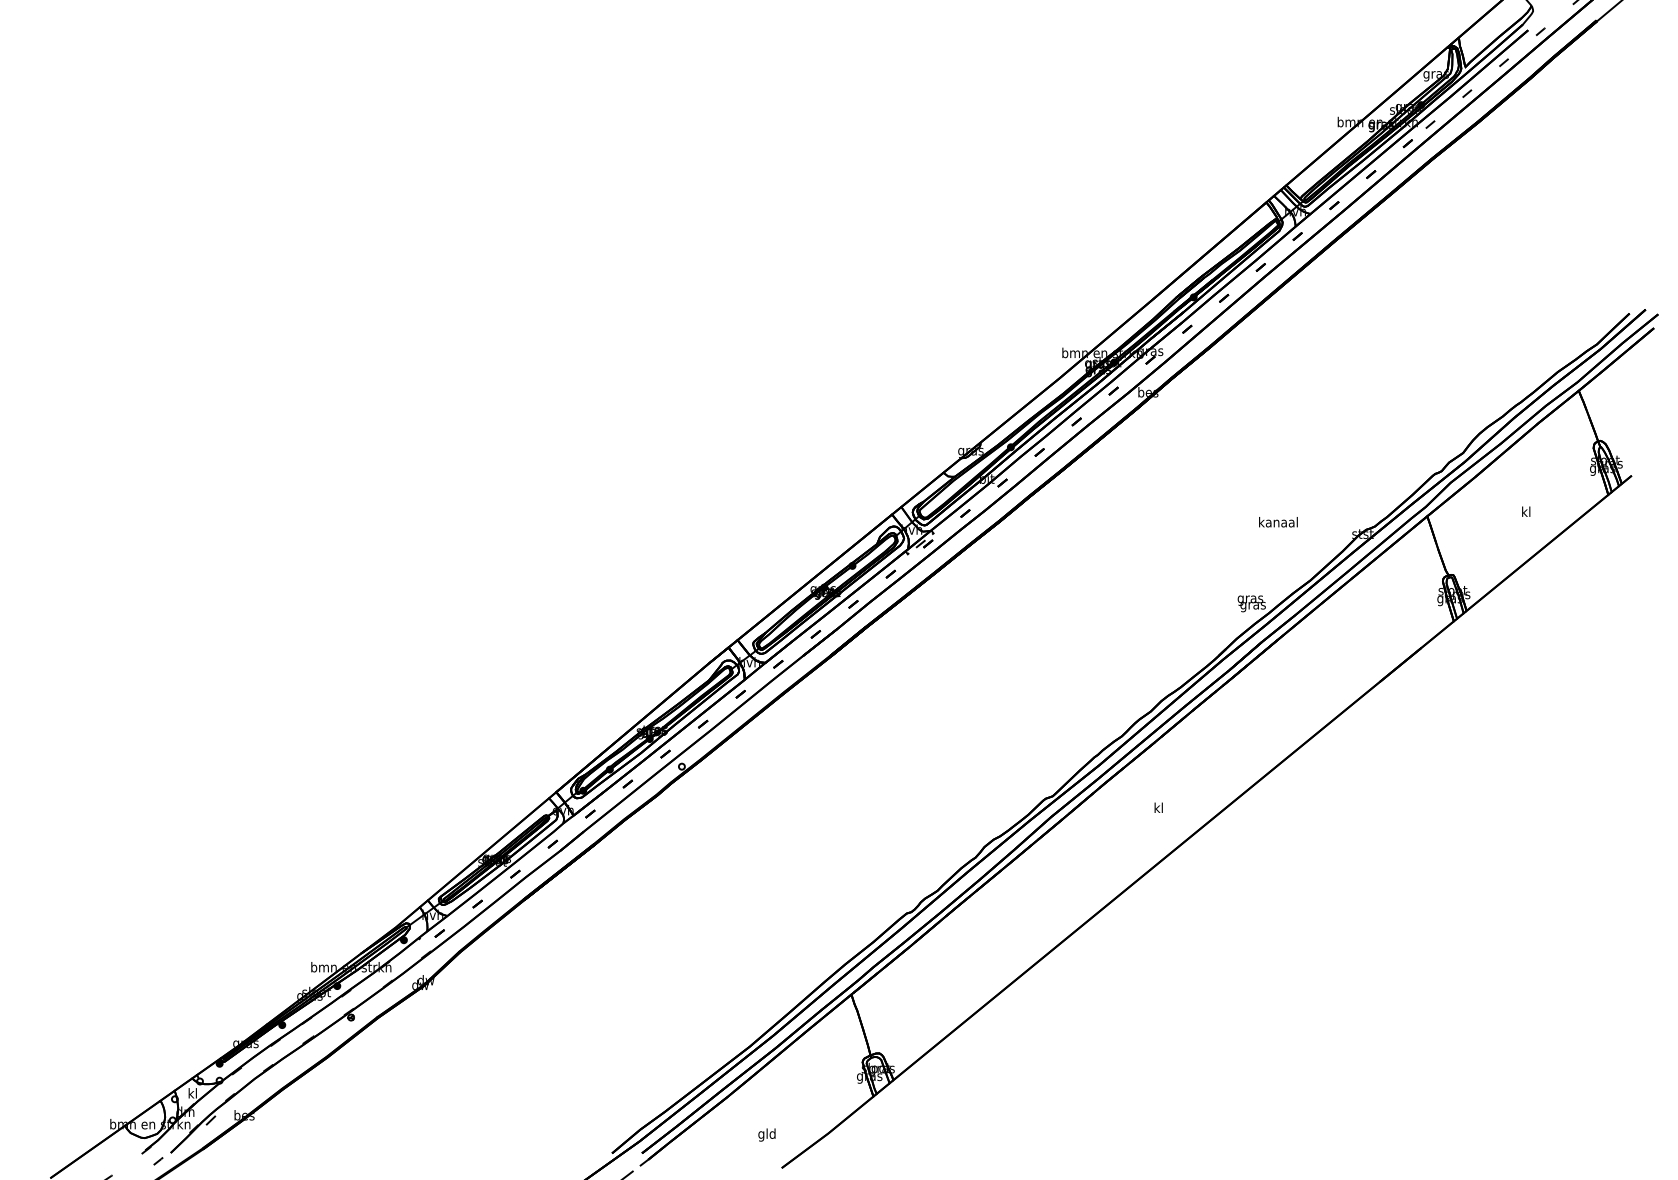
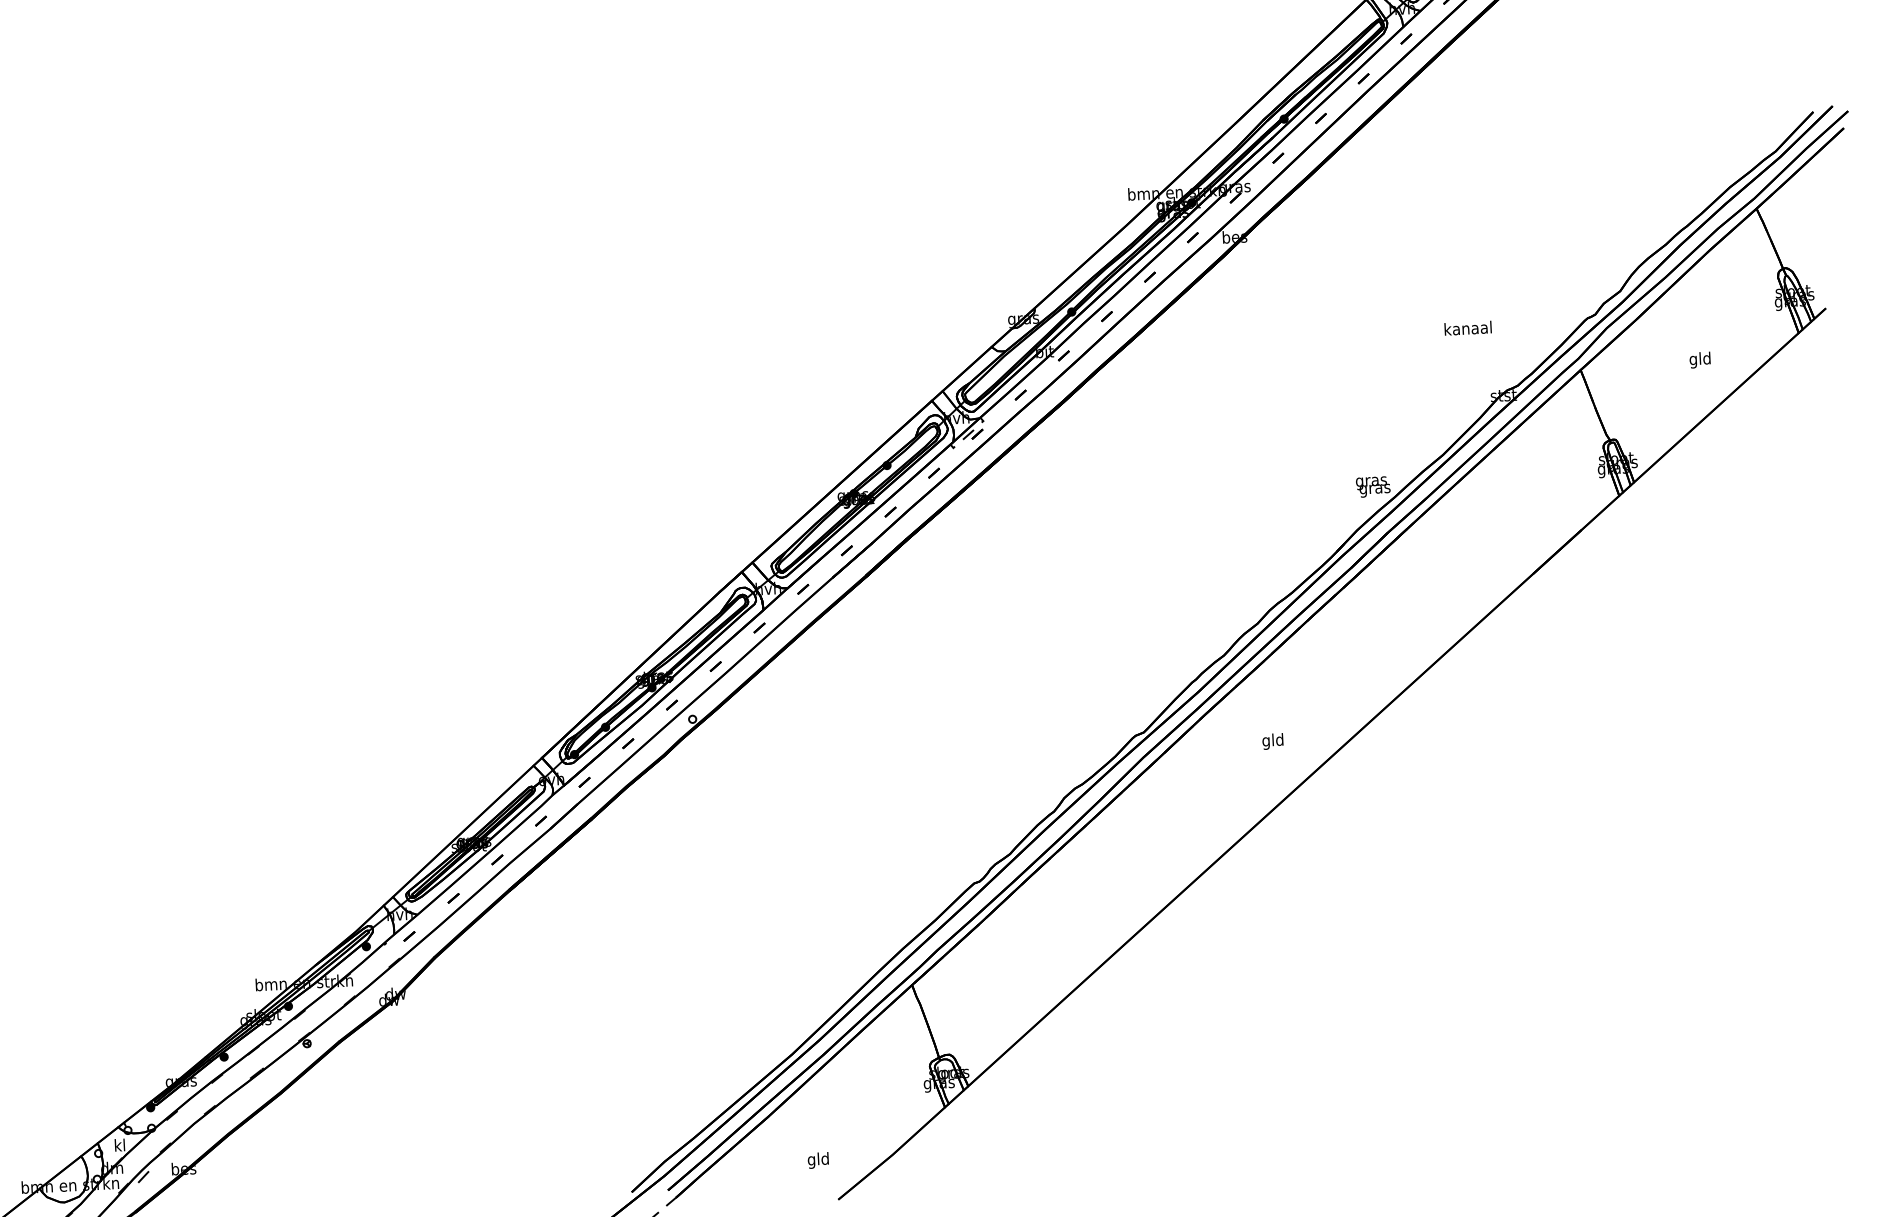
text: (1525, 512) -> (1699, 359), kl -> gld
text: (1278, 522) -> (1468, 328), moved
text: (1158, 808) -> (1272, 740), kl -> gld

